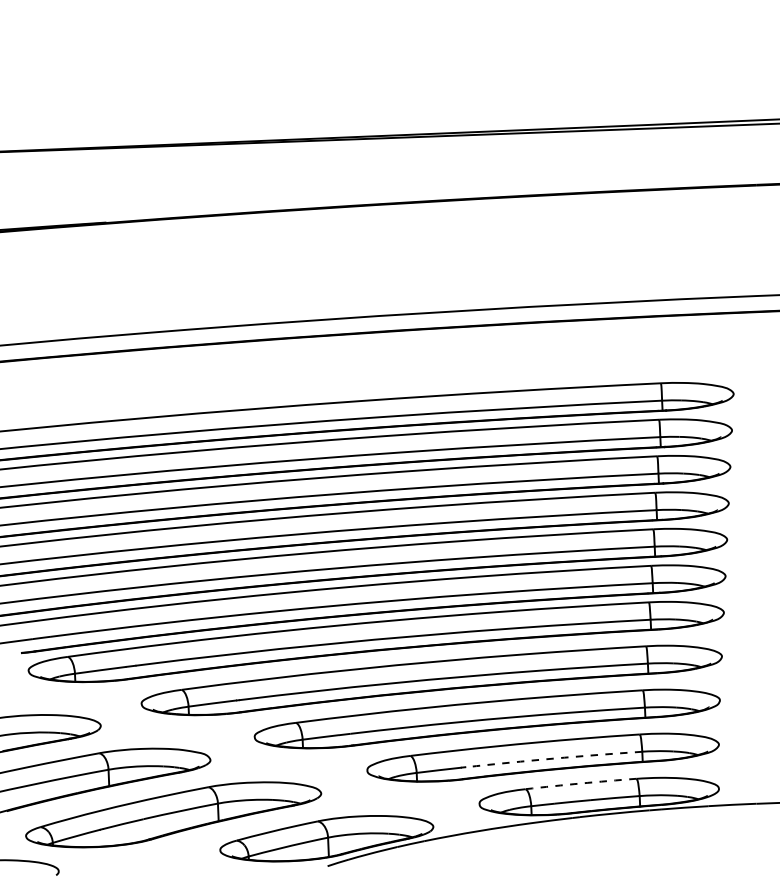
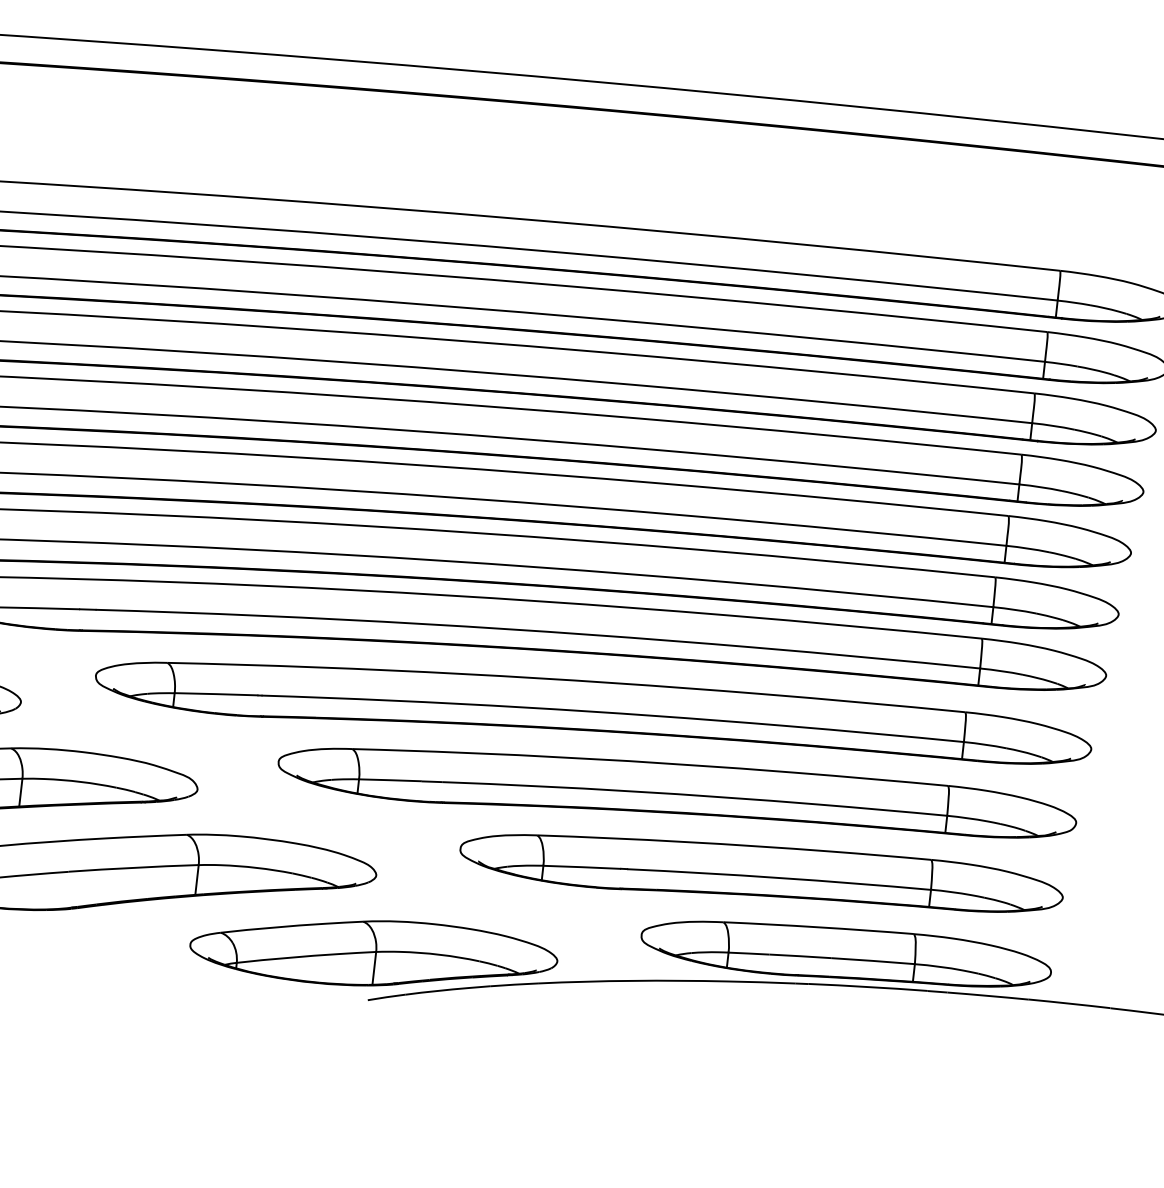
arc: (553, 758) -> (778, 877), dashed -> solid
arc: (580, 783) -> (817, 927), dashed -> solid

